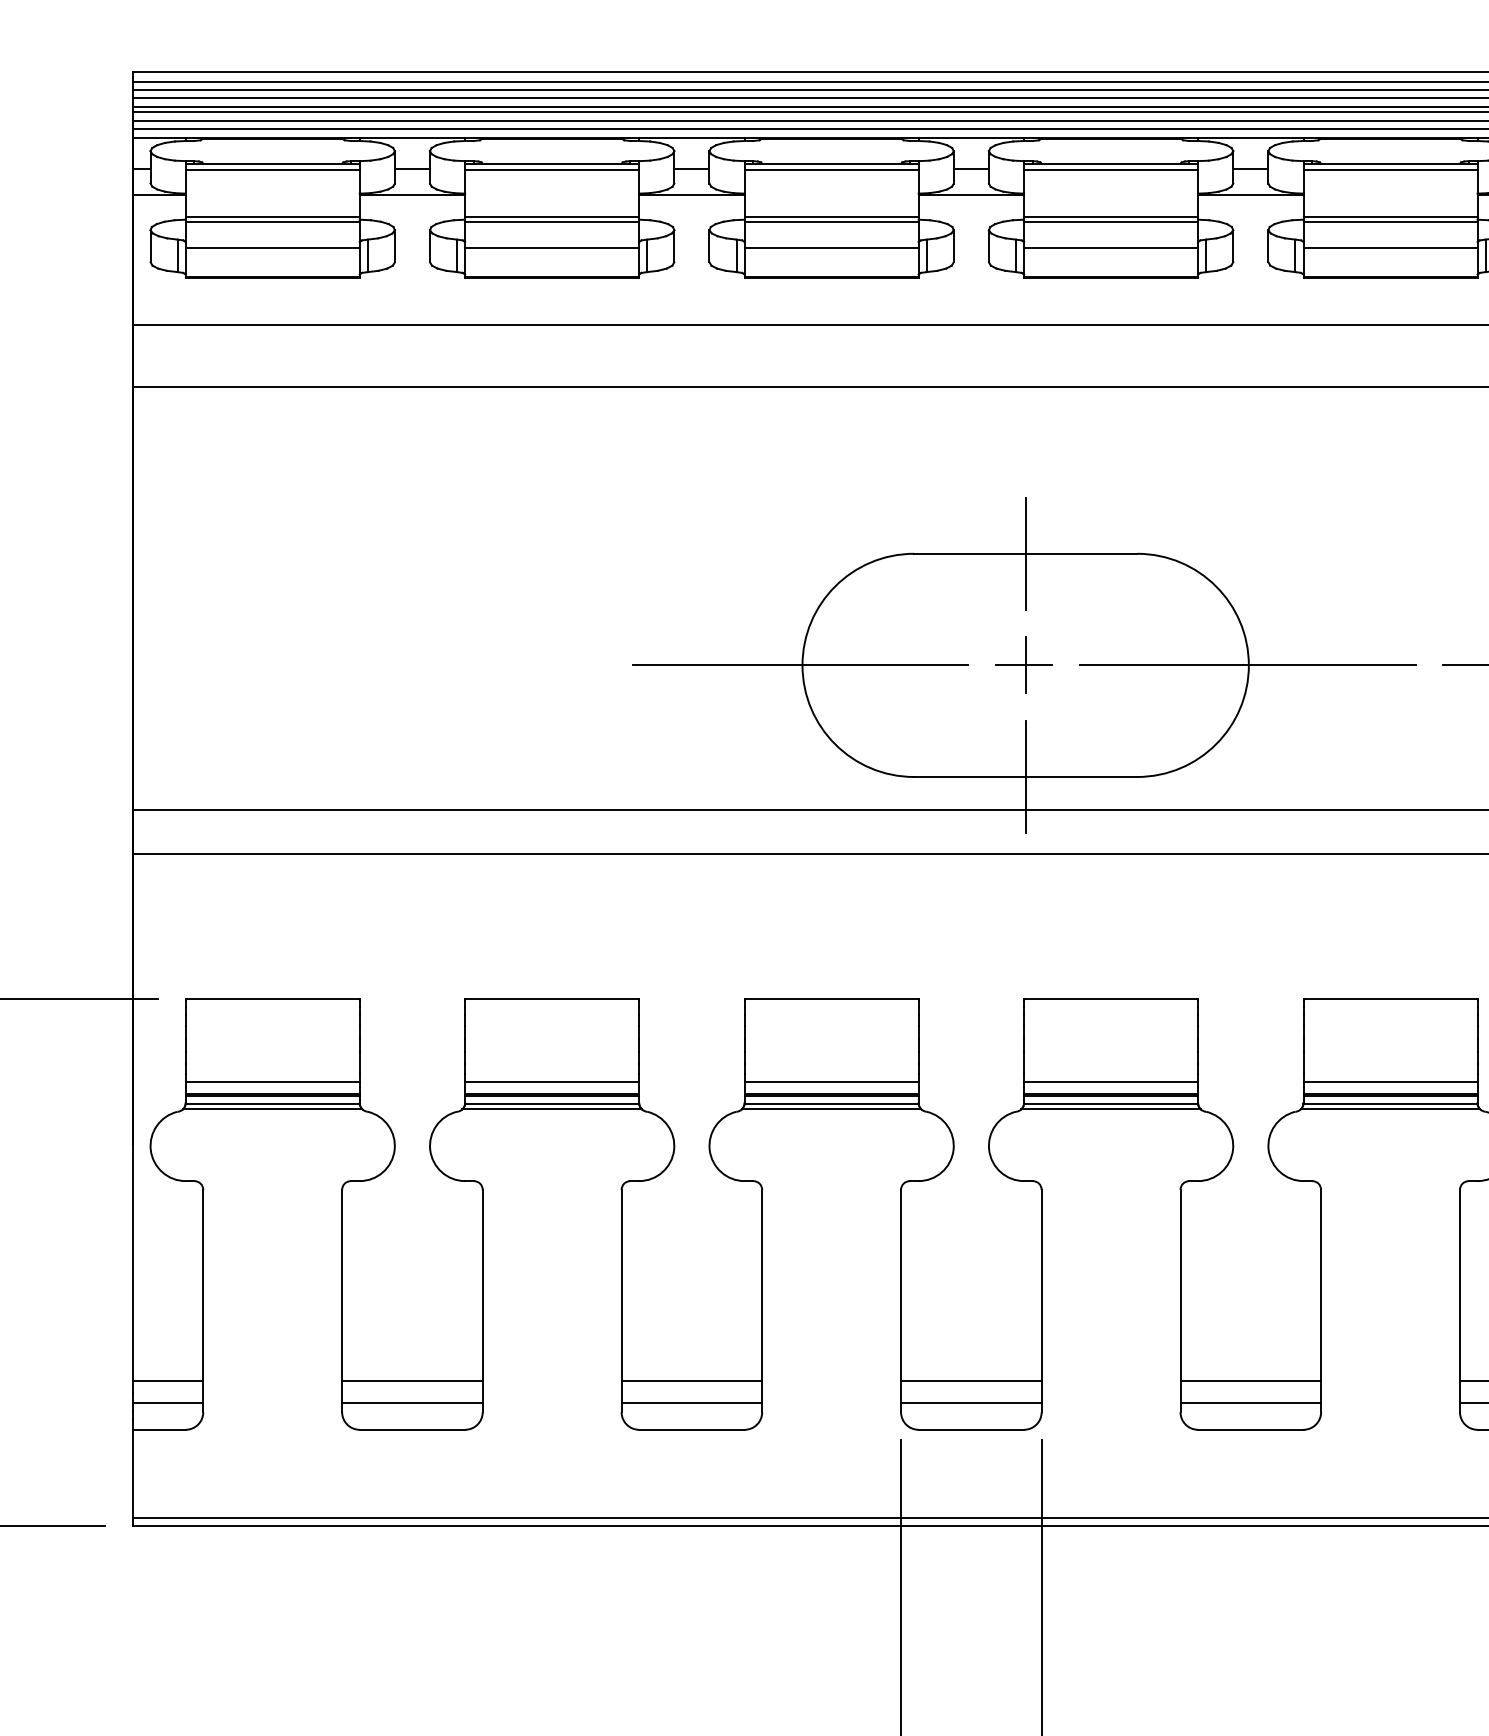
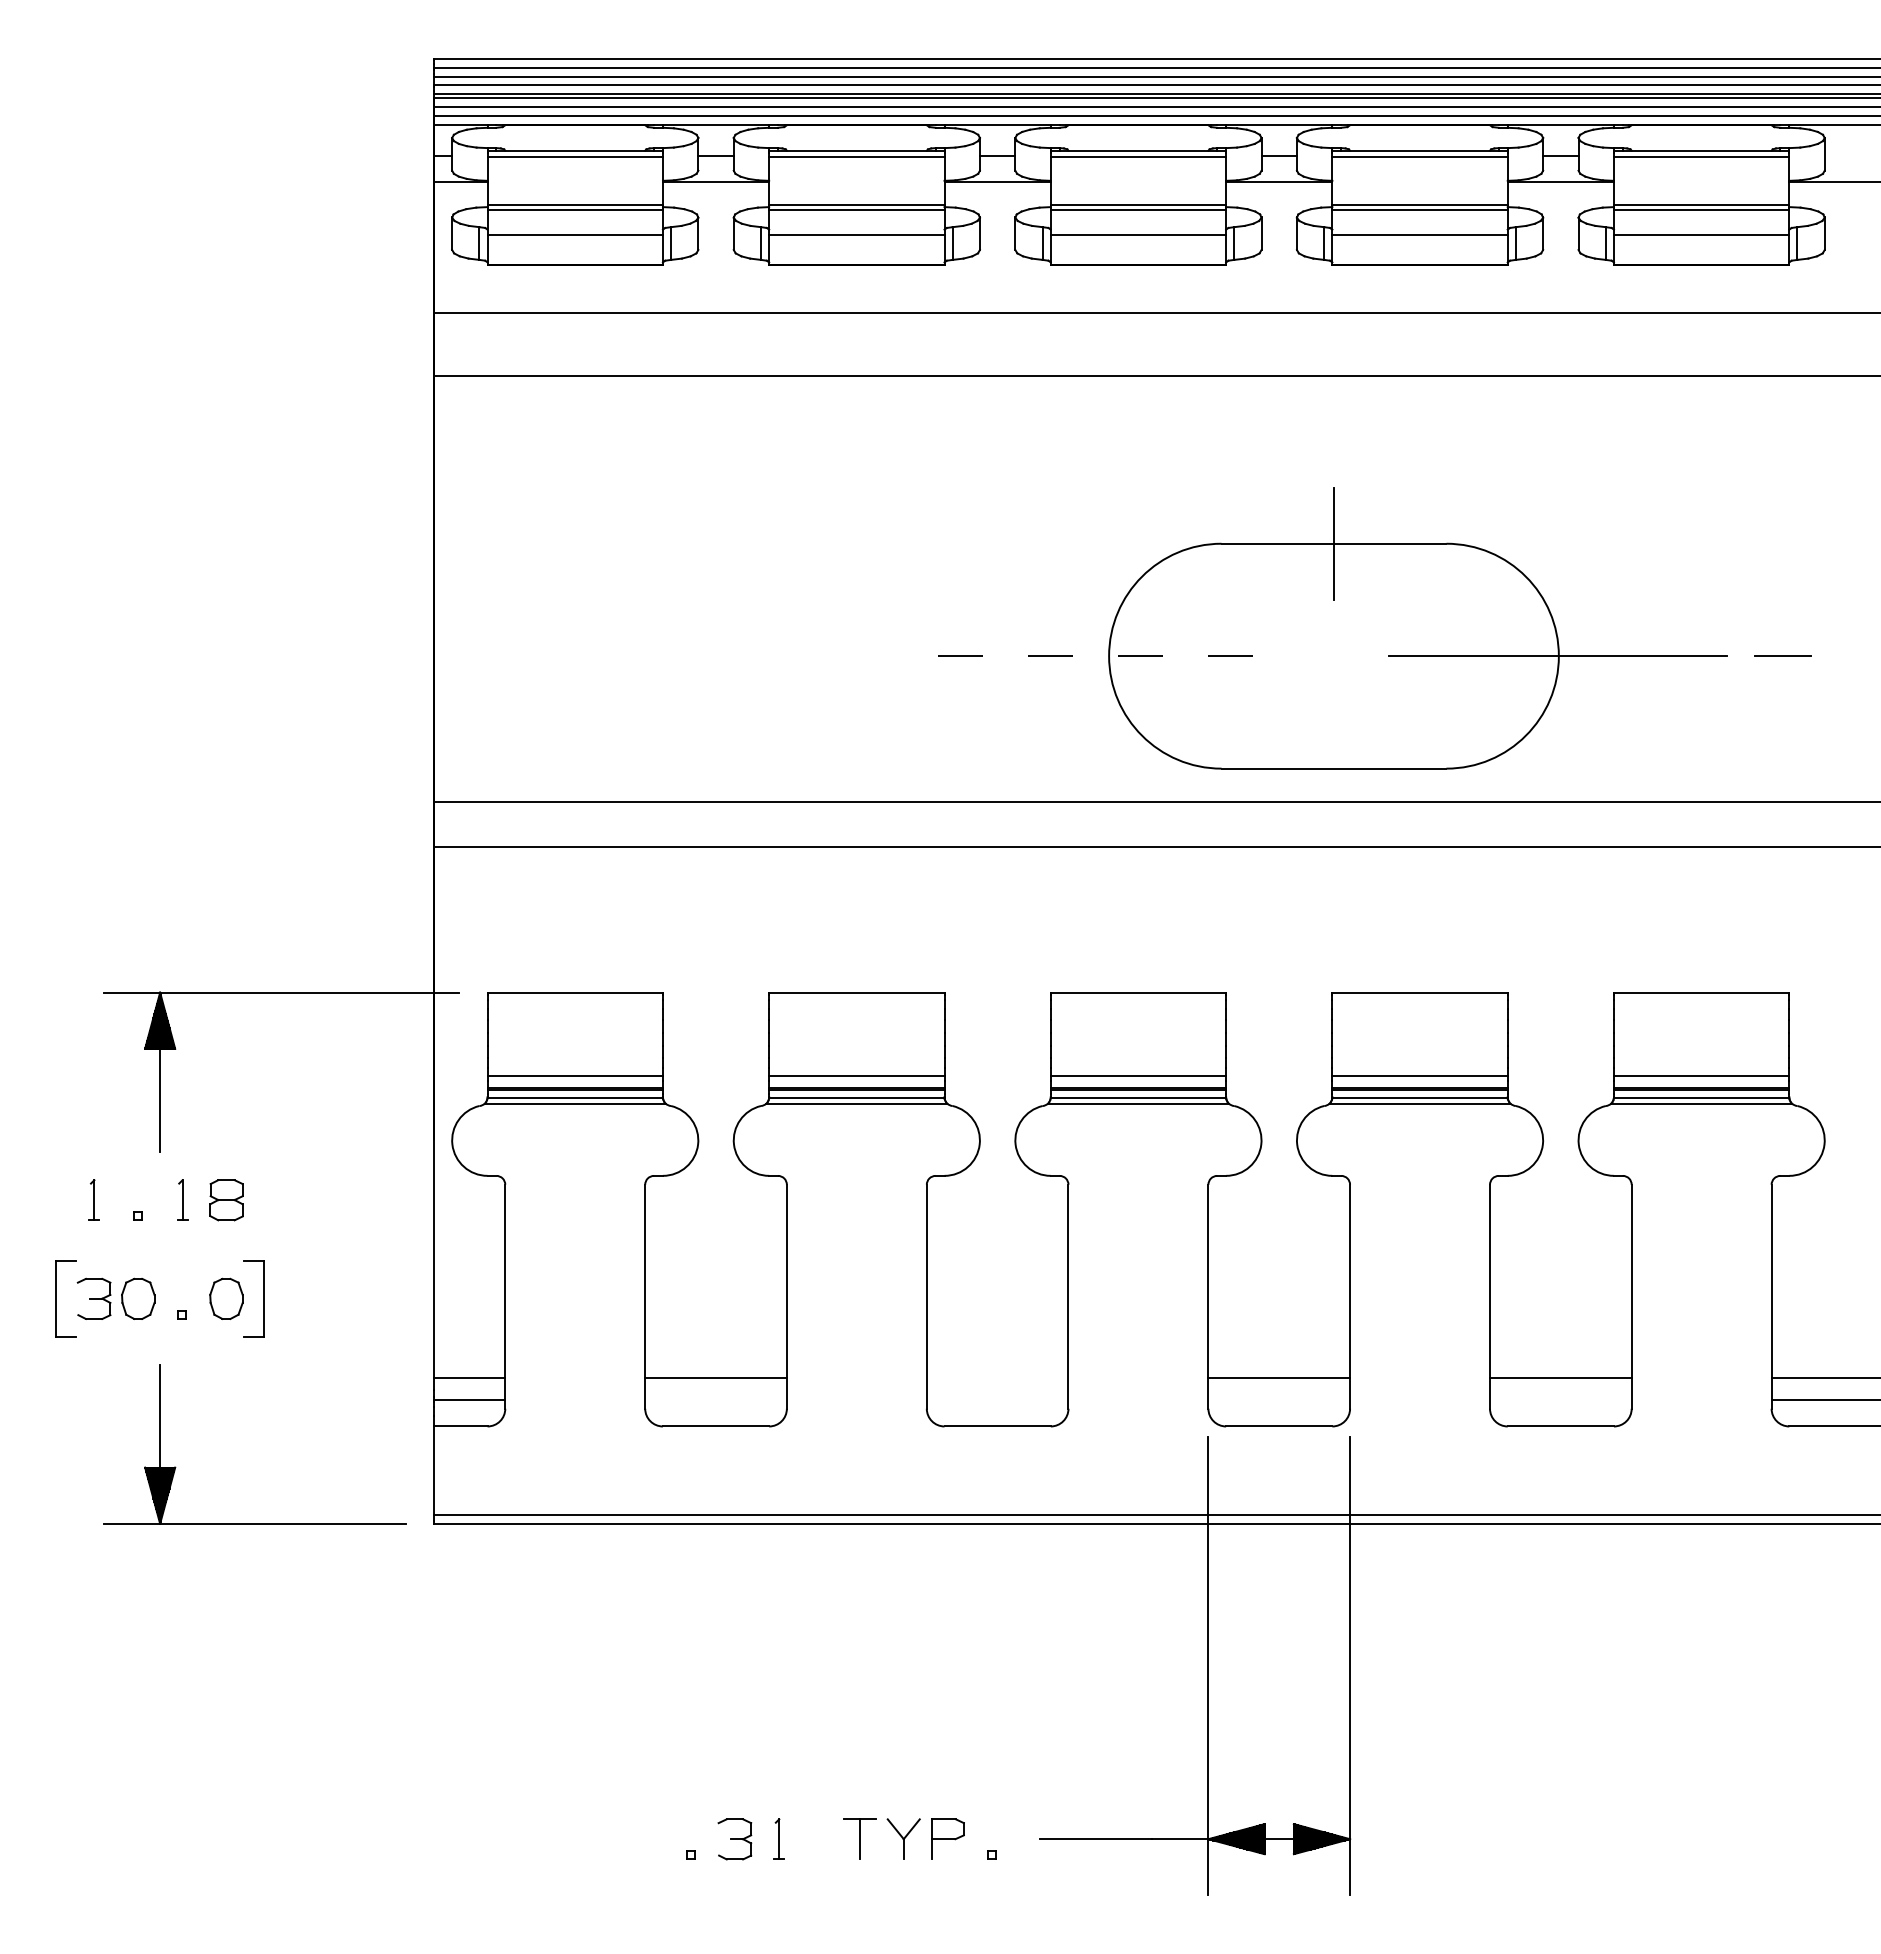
part: (1024, 664) -> (1332, 655), removed
line: (800, 665) -> (1107, 656), solid -> dashed
line: (1025, 776) -> (1333, 768), removed
line: (691, 1381) -> (997, 1377), removed
line: (411, 1403) -> (715, 1399), removed
line: (691, 1403) -> (997, 1399), removed
line: (971, 1403) -> (1279, 1399), removed
line: (1250, 1403) -> (1560, 1399), removed

